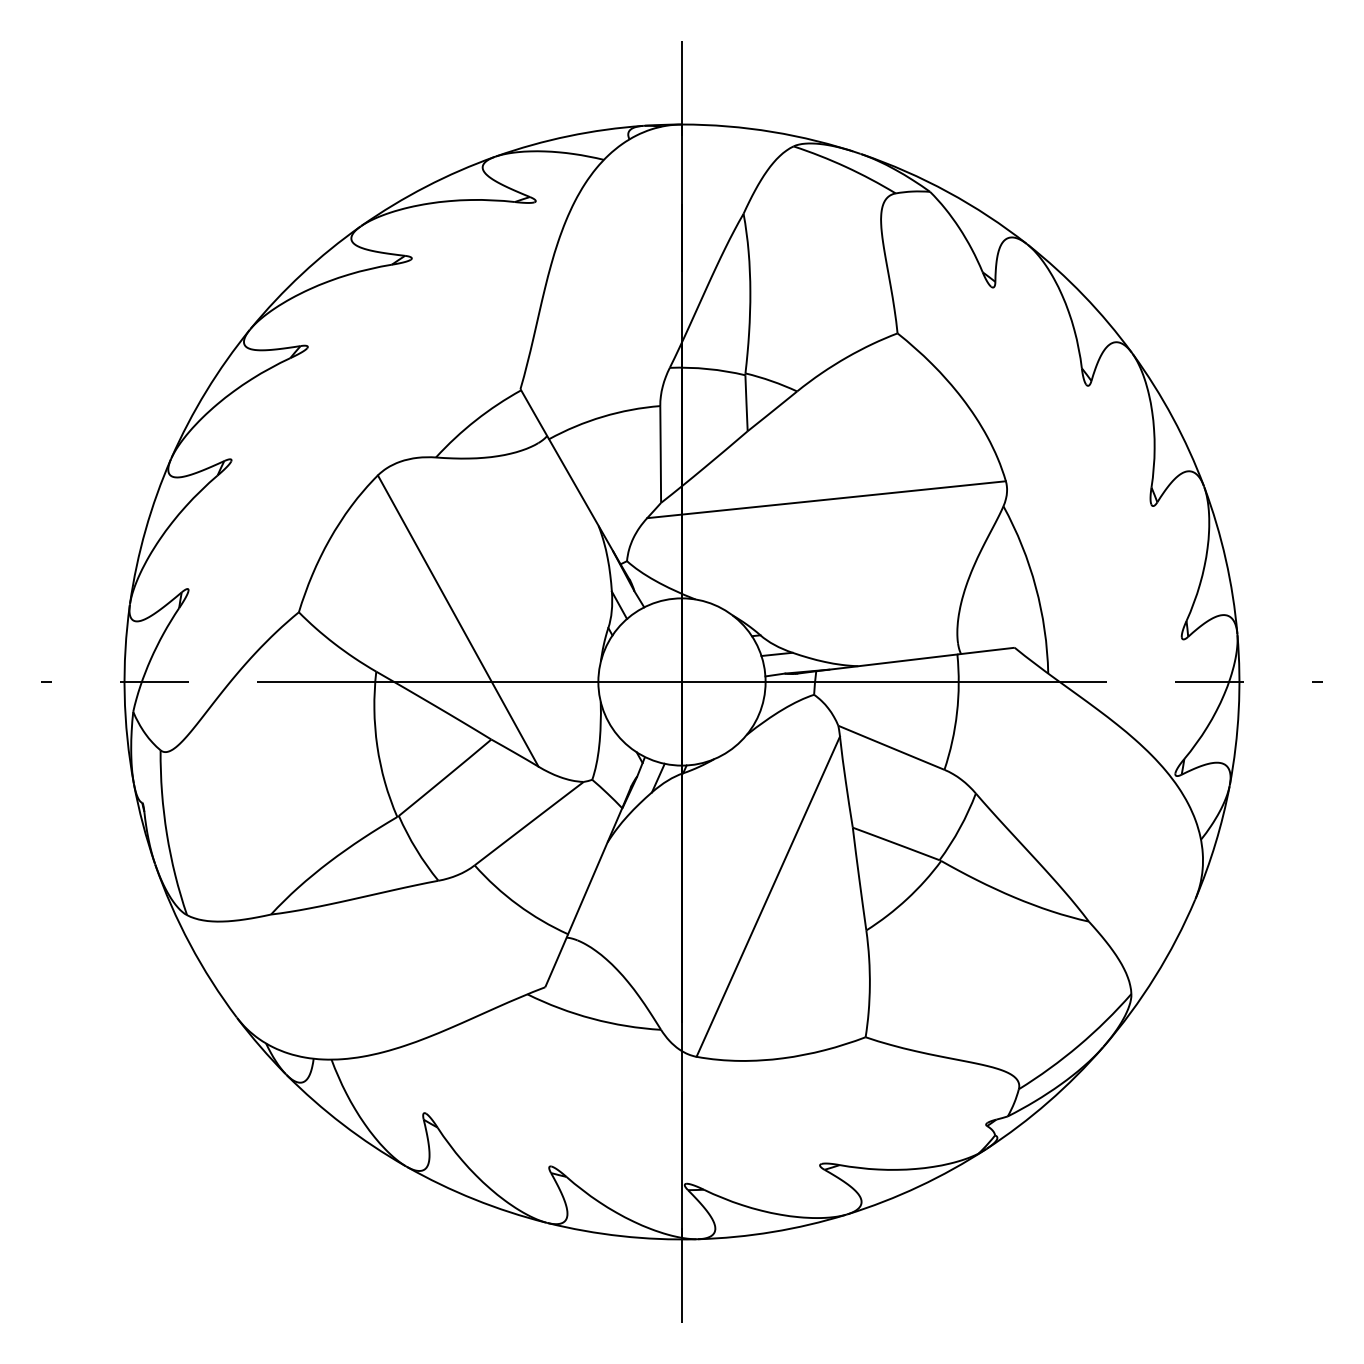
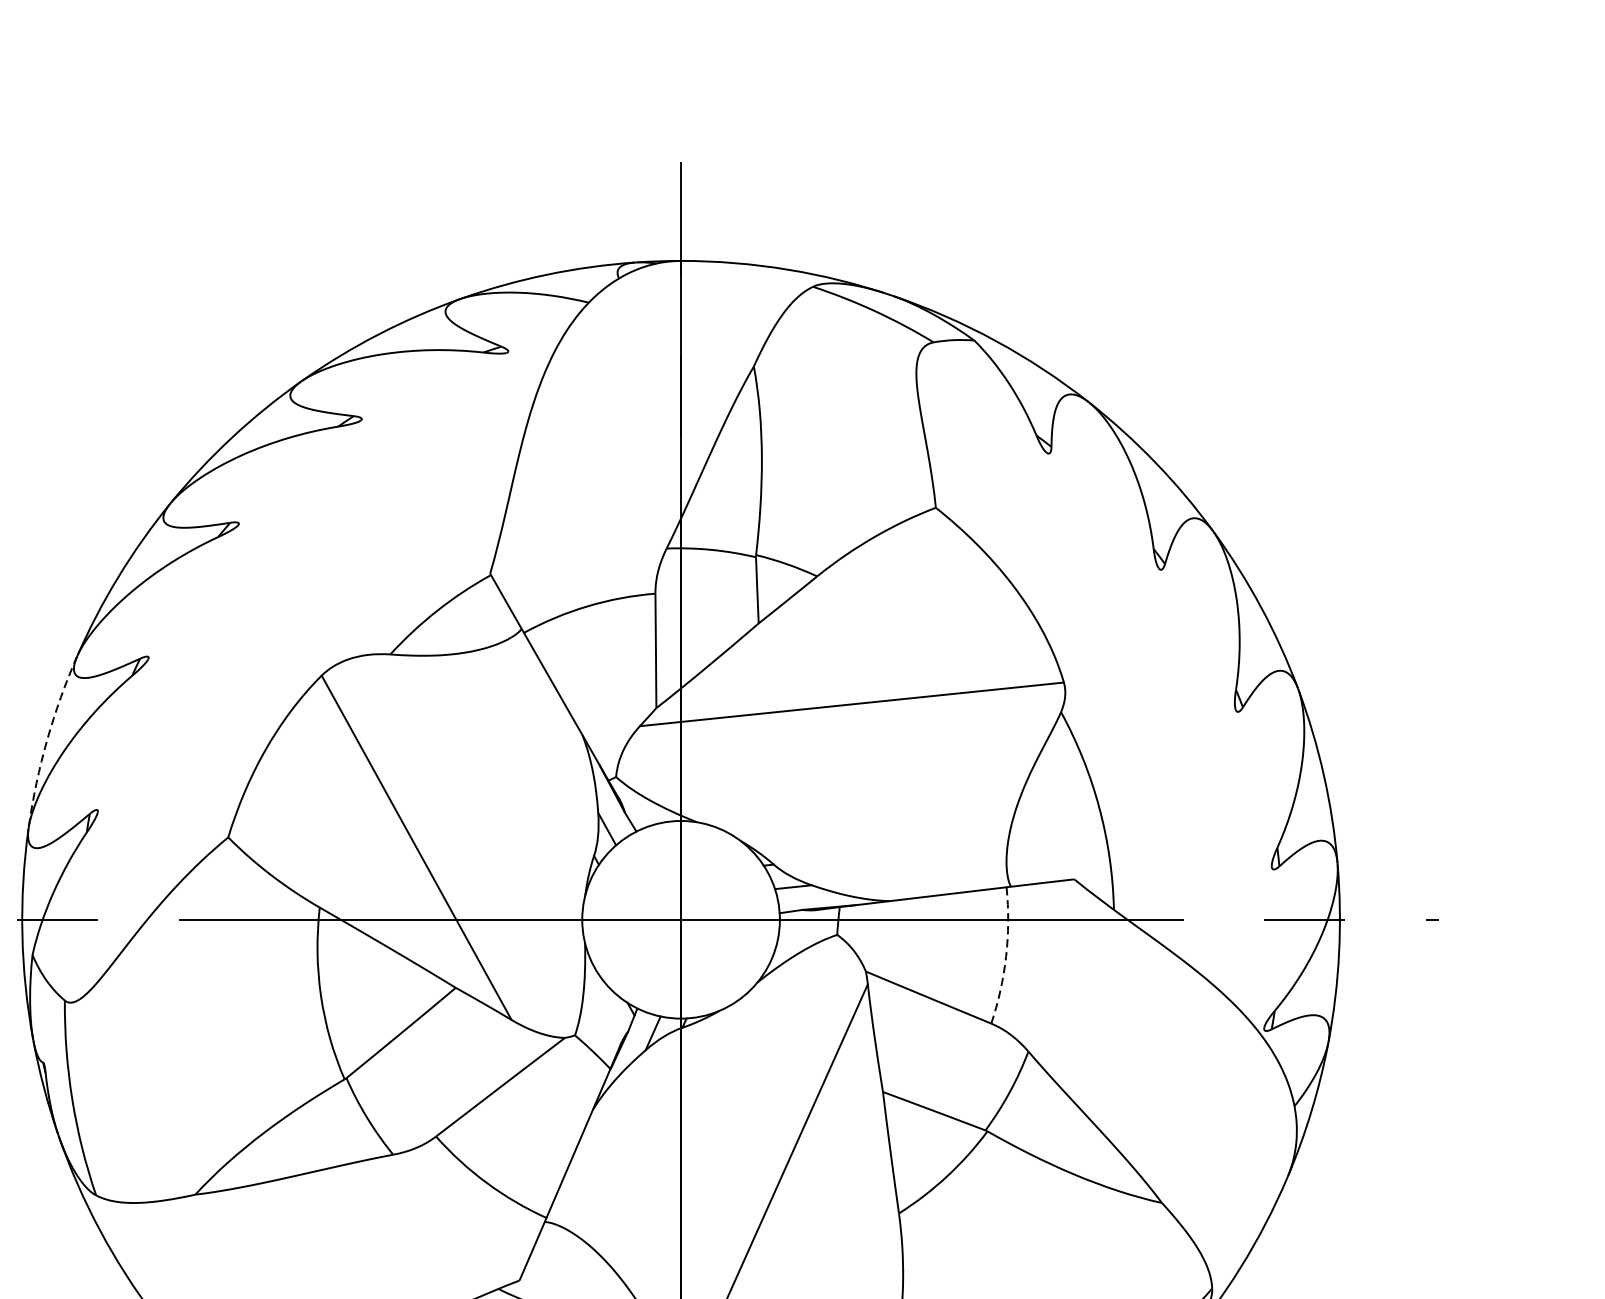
arc: (145, 529) -> (47, 739), solid -> dashed
arc: (957, 712) -> (1006, 955), solid -> dashed

